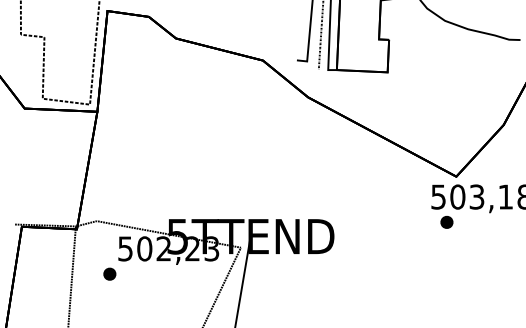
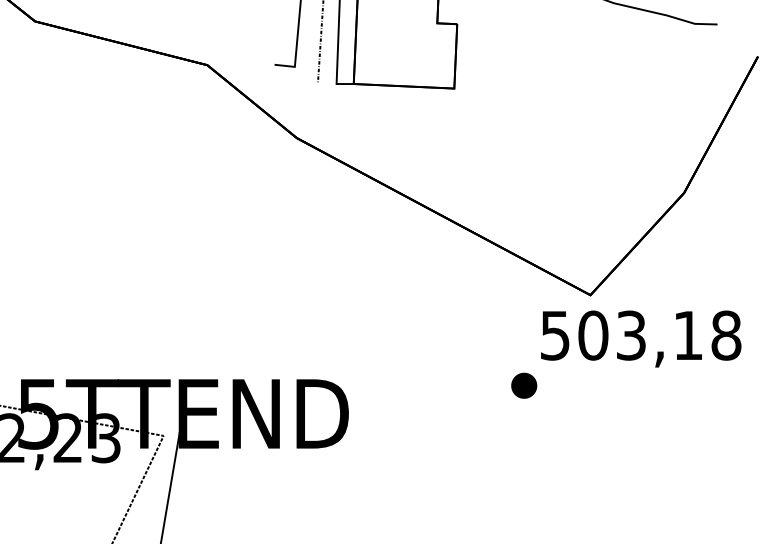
part: (446, 222) -> (523, 385), moved

